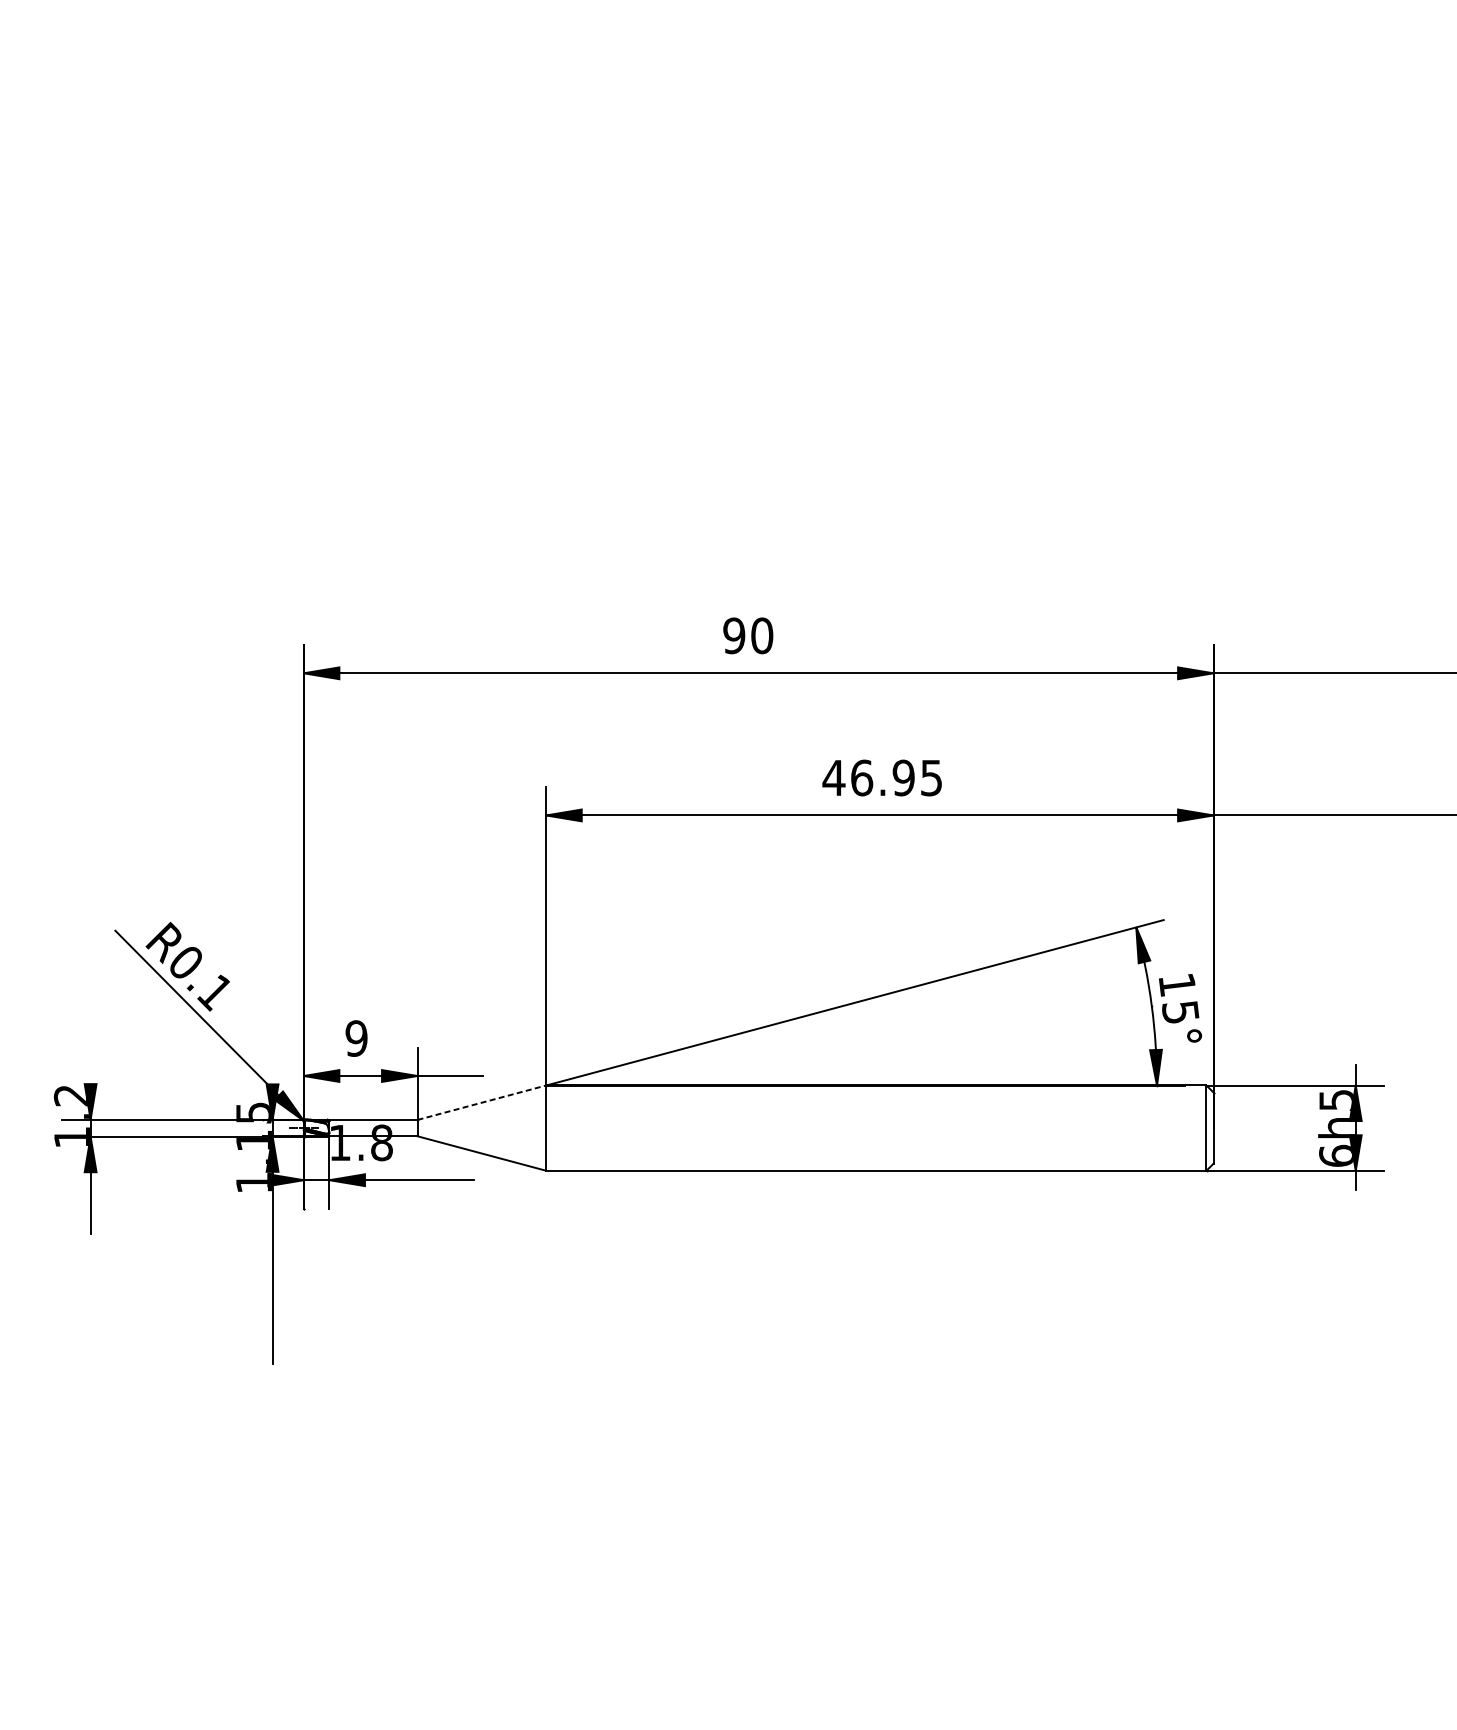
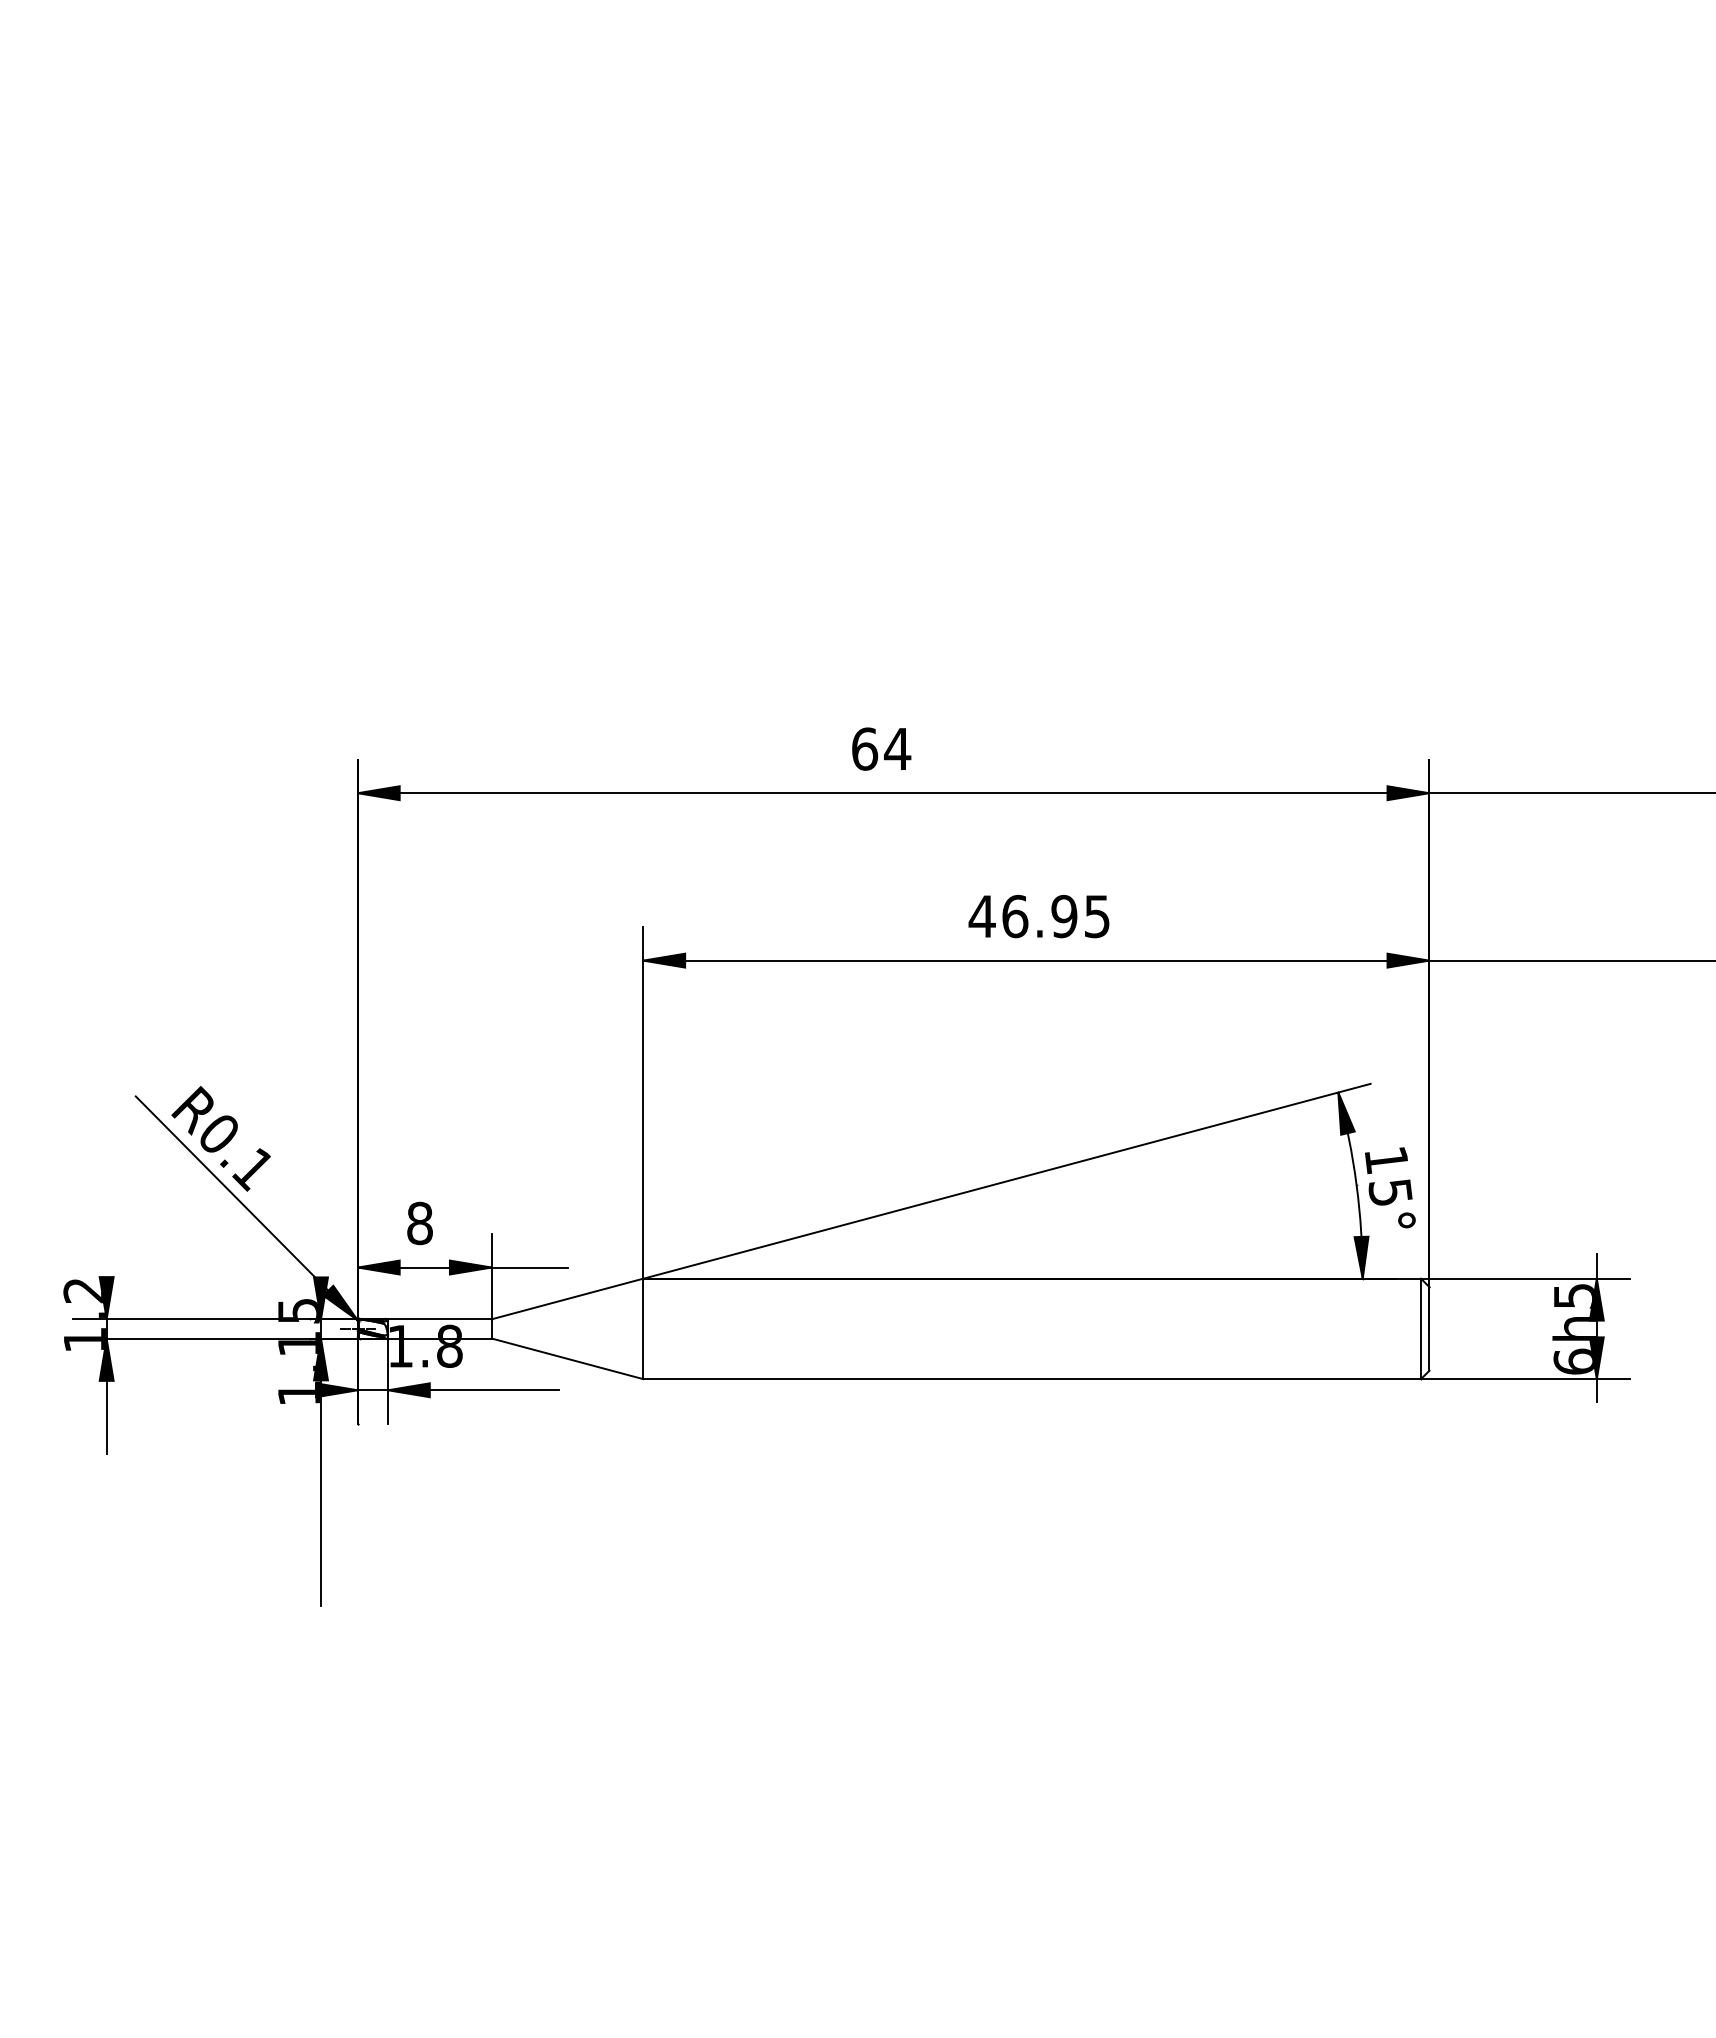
text: (748, 635) -> (881, 748), 90 -> 64
text: (356, 1038) -> (419, 1223), 9 -> 8
line: (482, 1102) -> (568, 1298), dashed -> solid

